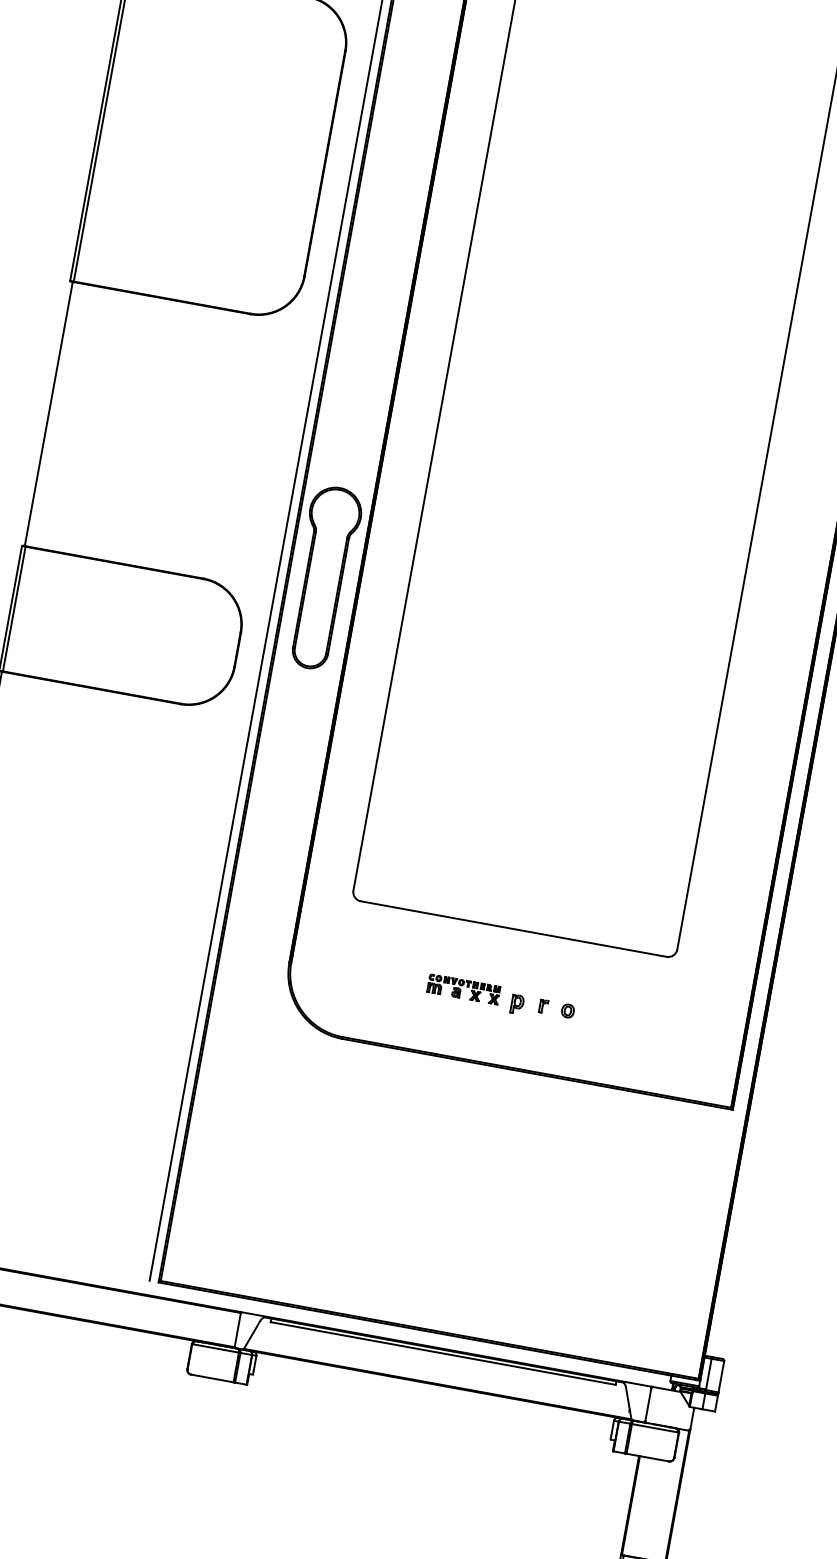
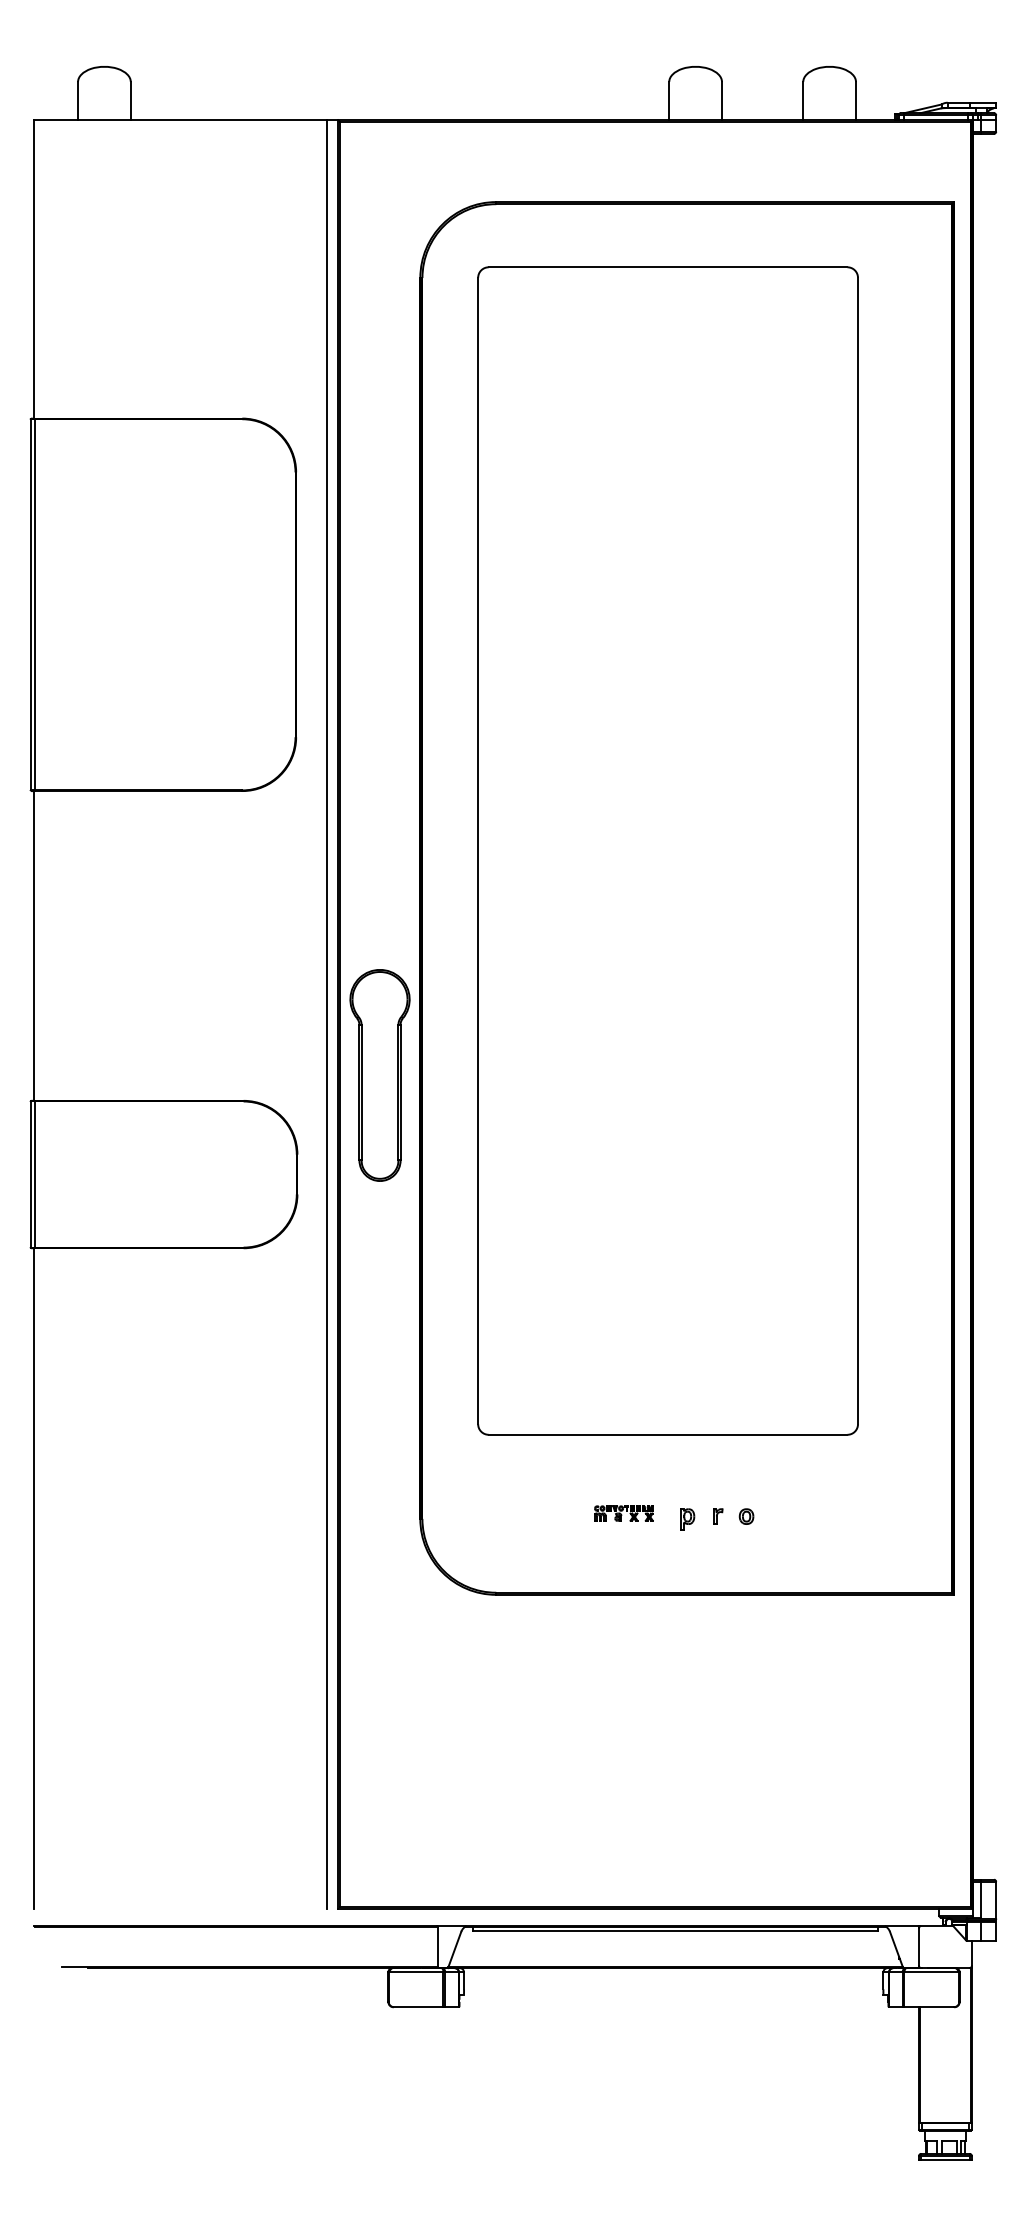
part: (463, 989) -> (623, 1513), size x0.7

